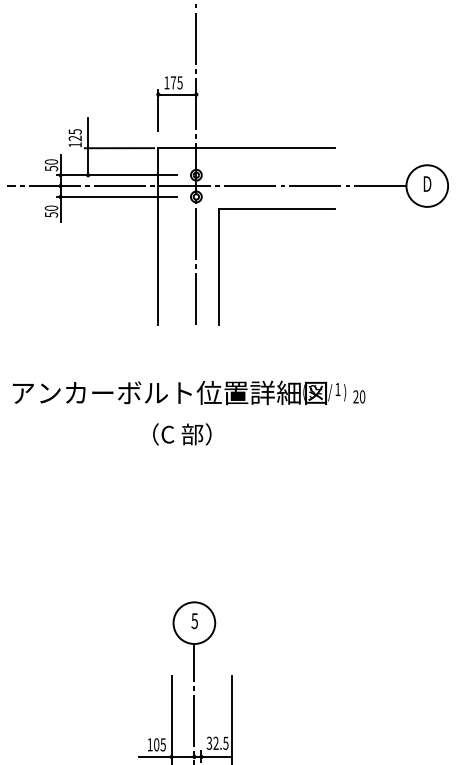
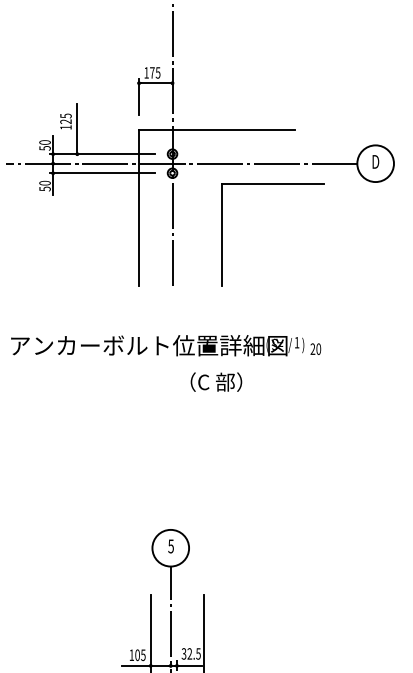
line: (119, 148) -> (104, 130), removed
part: (276, 209) -> (272, 184), moved
text: (182, 434) -> (216, 382), moved

